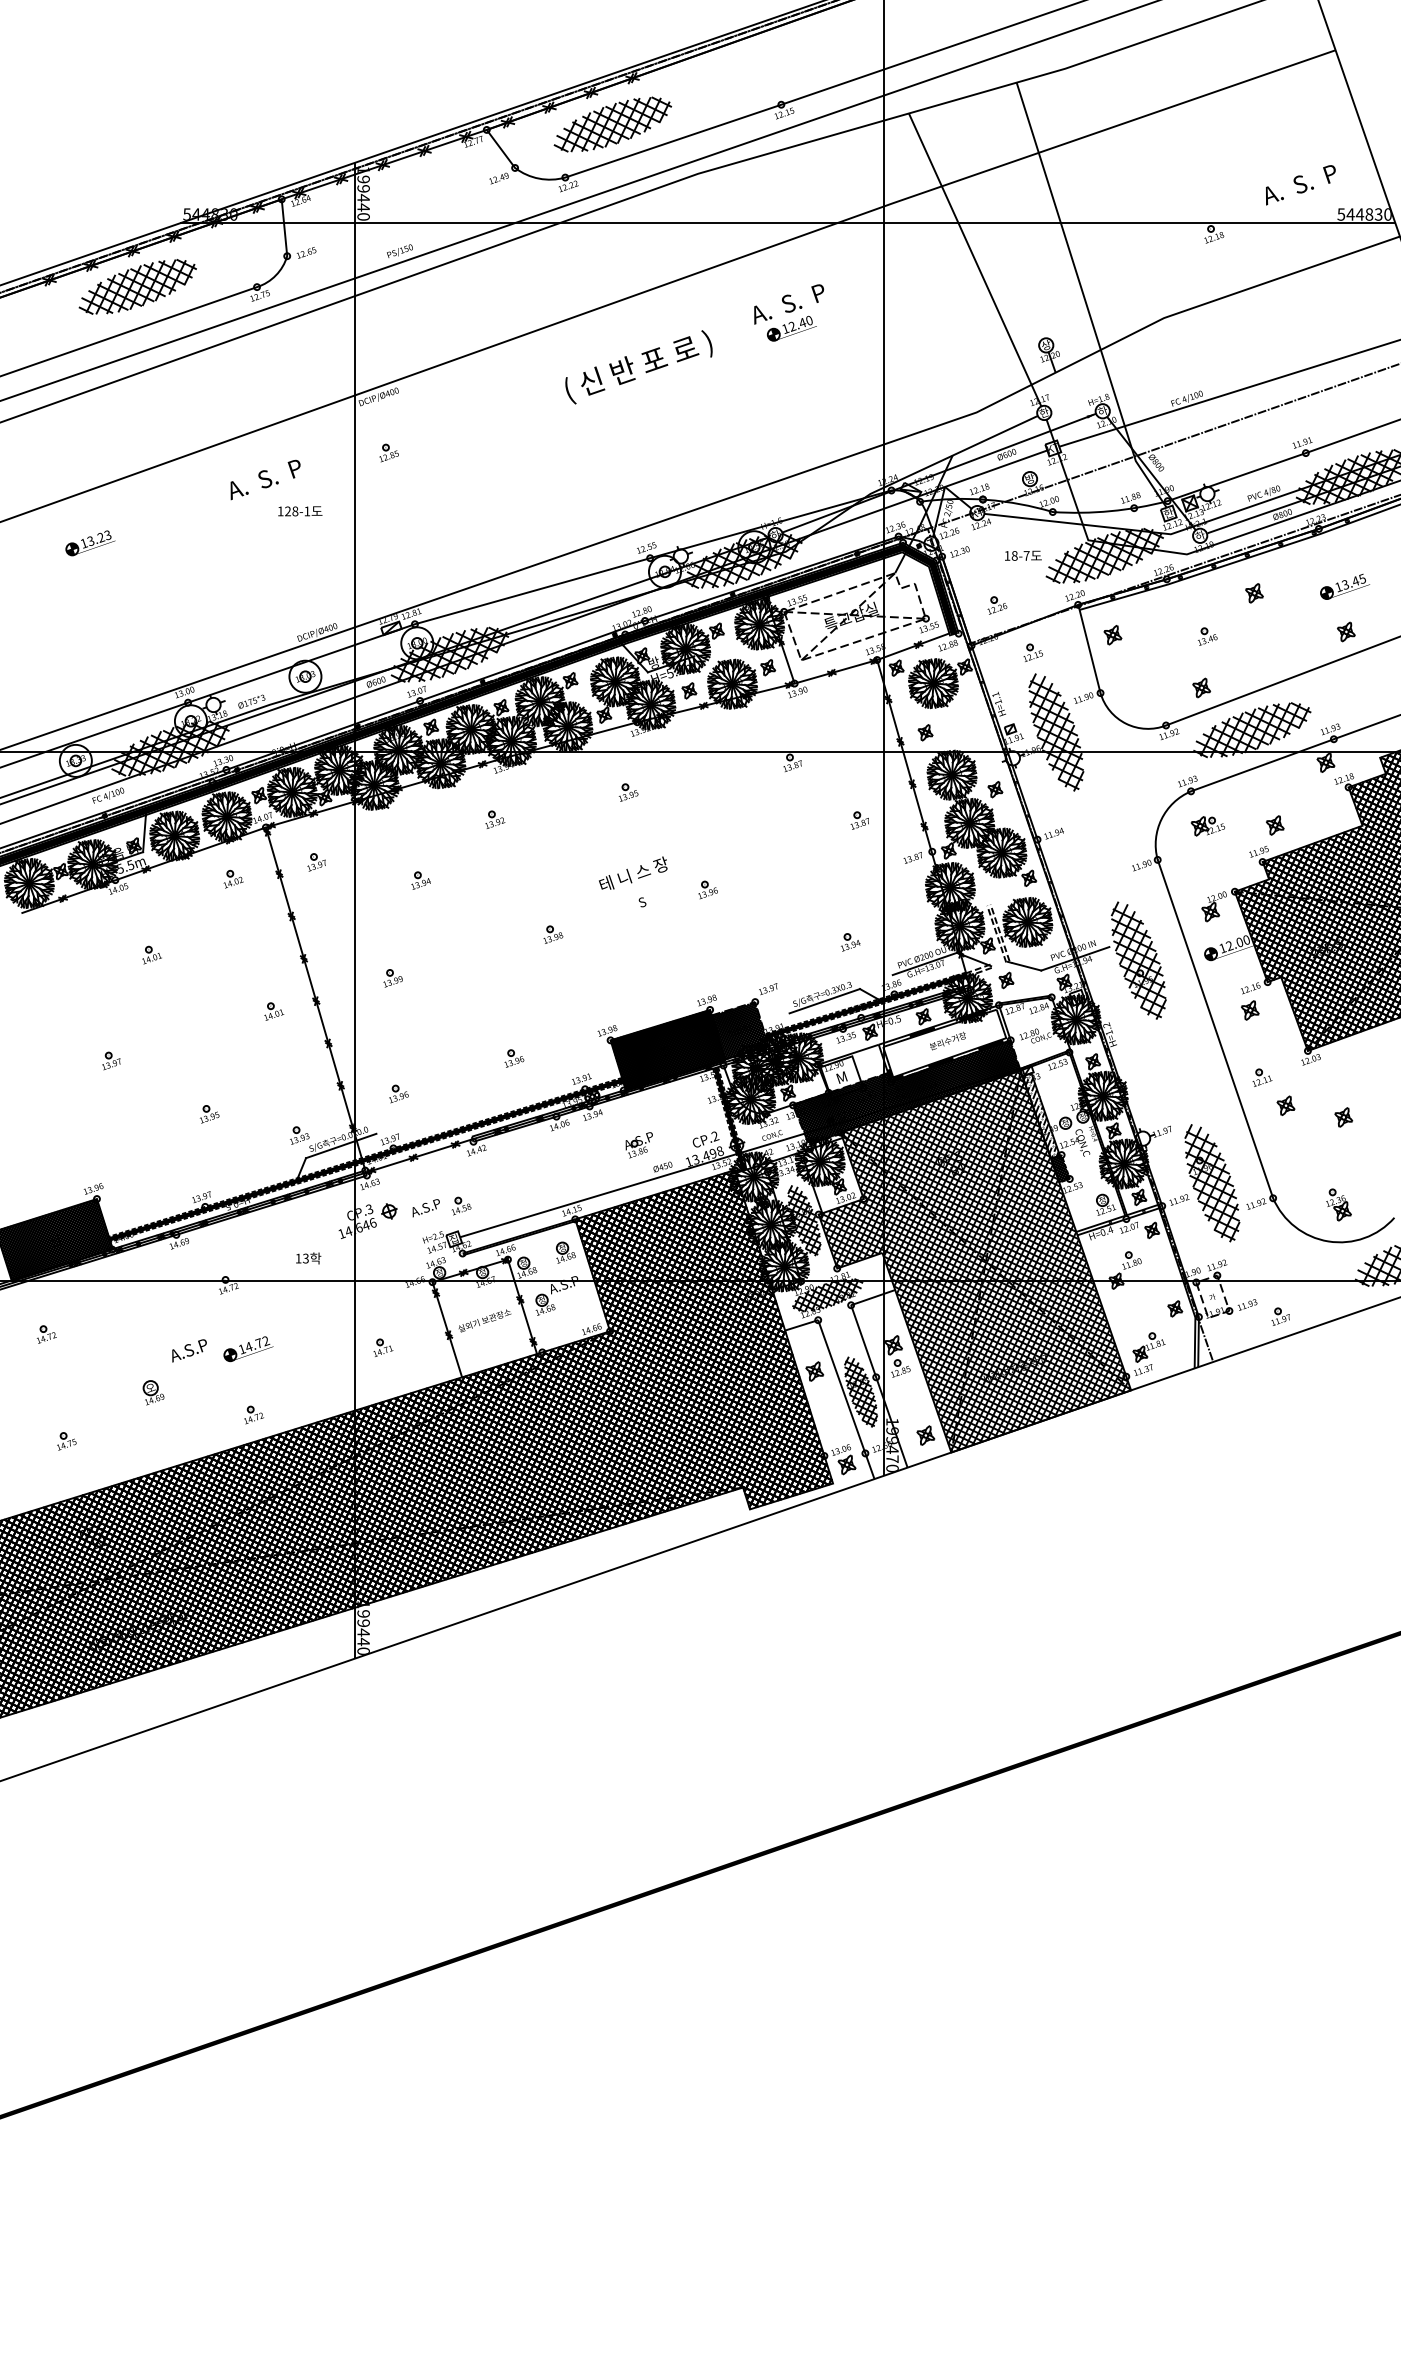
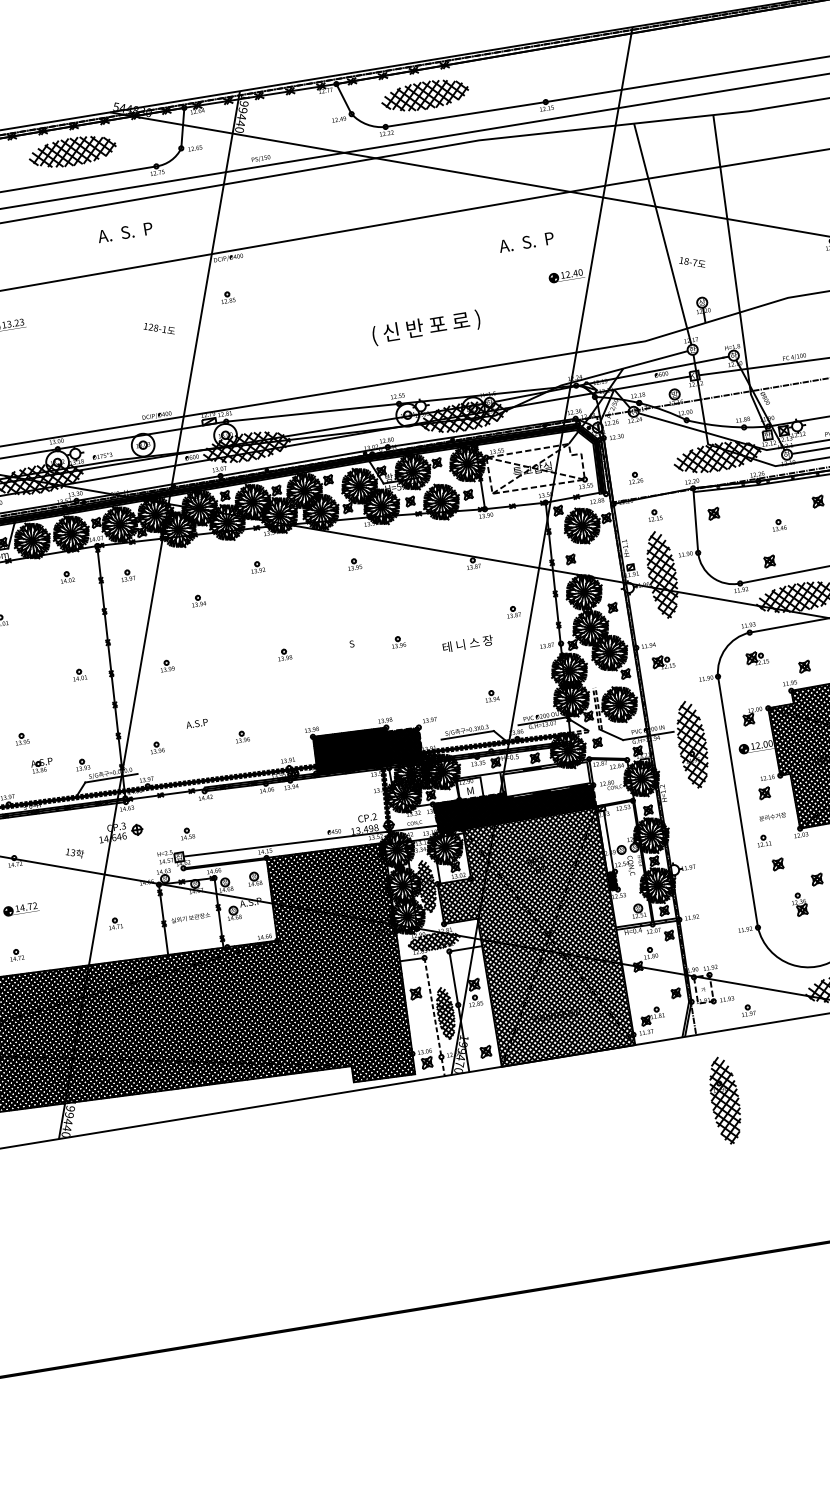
part: (791, 328) -> (567, 275), moved
text: (638, 367) -> (426, 327), moved
text: (265, 479) -> (125, 232), moved
text: (1023, 555) -> (692, 262), moved
part: (1078, 854) -> (663, 663), added
text: (633, 872) -> (467, 642), moved
text: (947, 1040) -> (772, 816), moved
hatch: (1040, 1115) -> (605, 841), removed
part: (638, 1145) -> (40, 765), moved
part: (1212, 1183) -> (725, 1101), moved
part: (1338, 1204) -> (800, 904), moved
text: (425, 1208) -> (196, 724), moved
line: (846, 1400) -> (434, 1017), solid -> dashed

